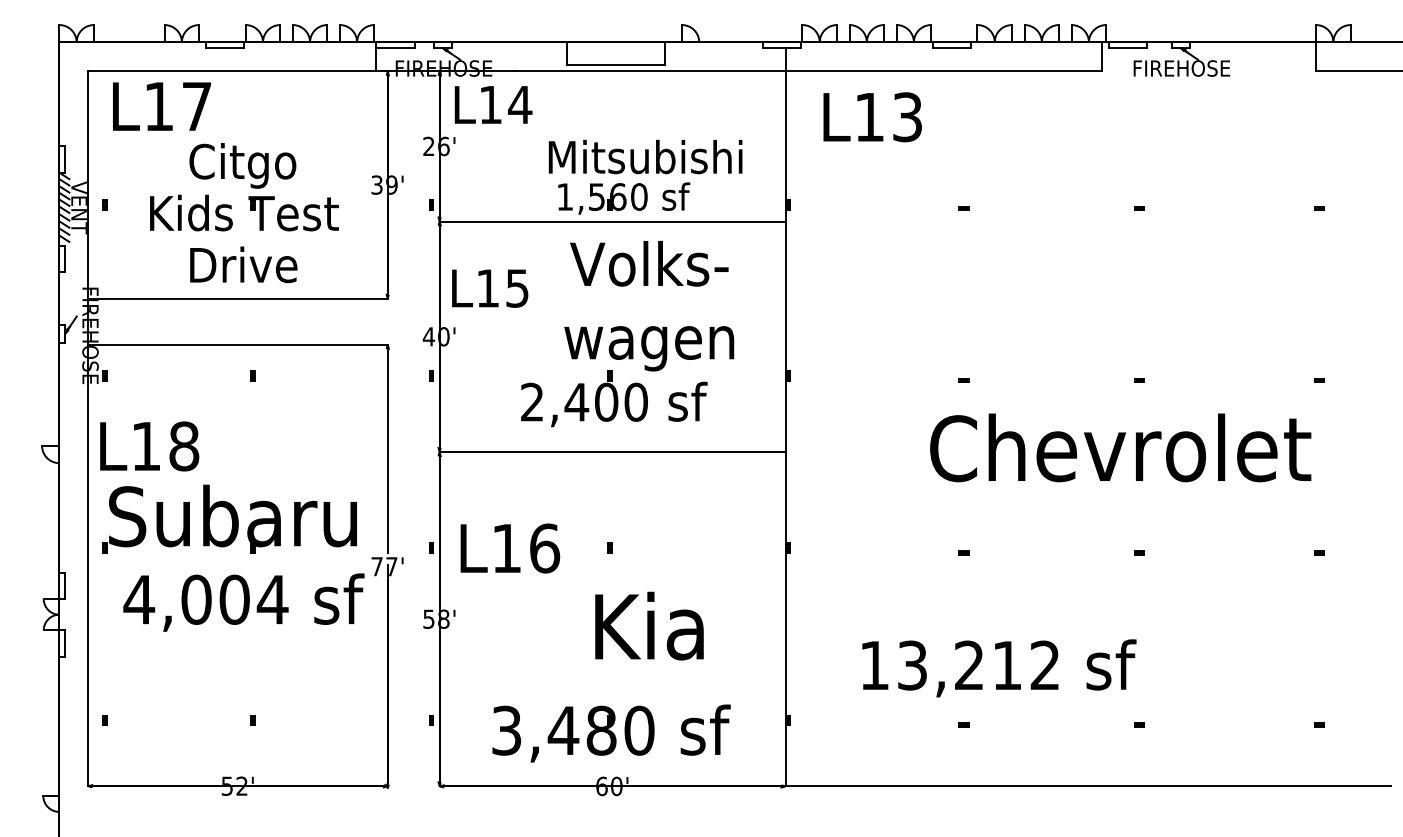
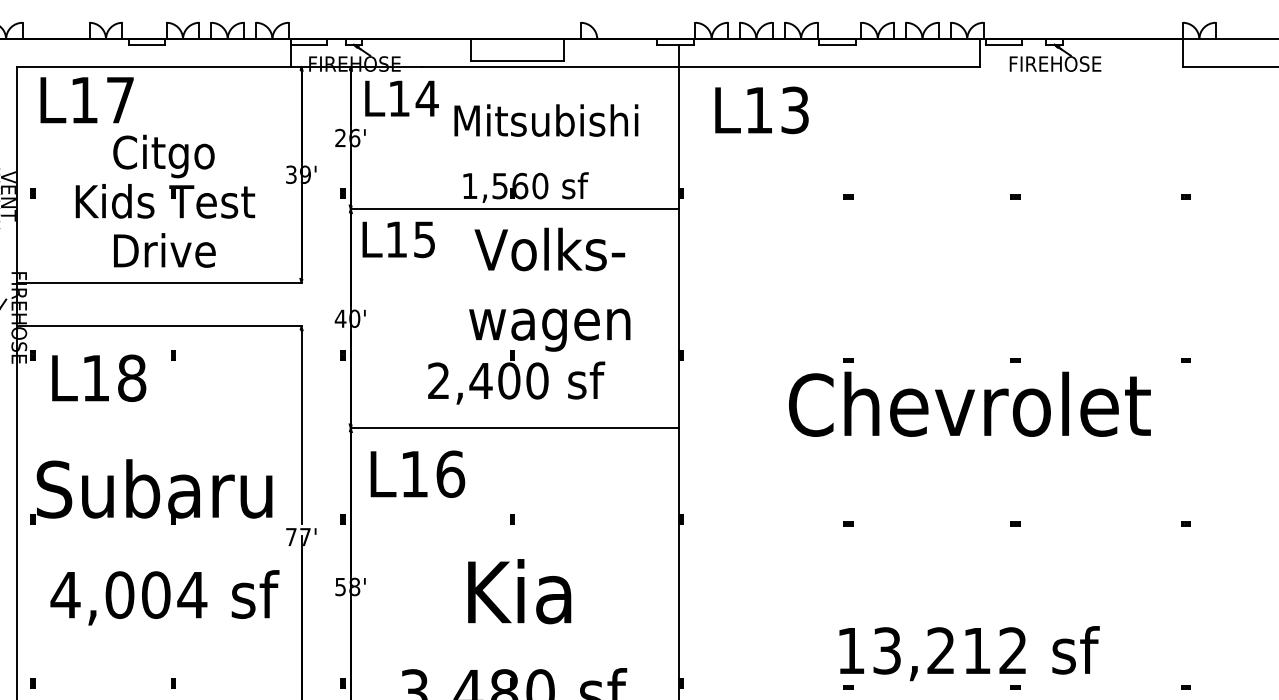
text: (645, 156) -> (546, 120), moved
text: (490, 288) -> (399, 239), moved
text: (149, 446) -> (99, 378), moved
text: (1120, 447) -> (969, 403), moved
text: (510, 548) -> (418, 474), moved
text: (243, 602) -> (164, 597), moved
text: (649, 625) -> (519, 591), moved
text: (999, 668) -> (969, 653), moved

